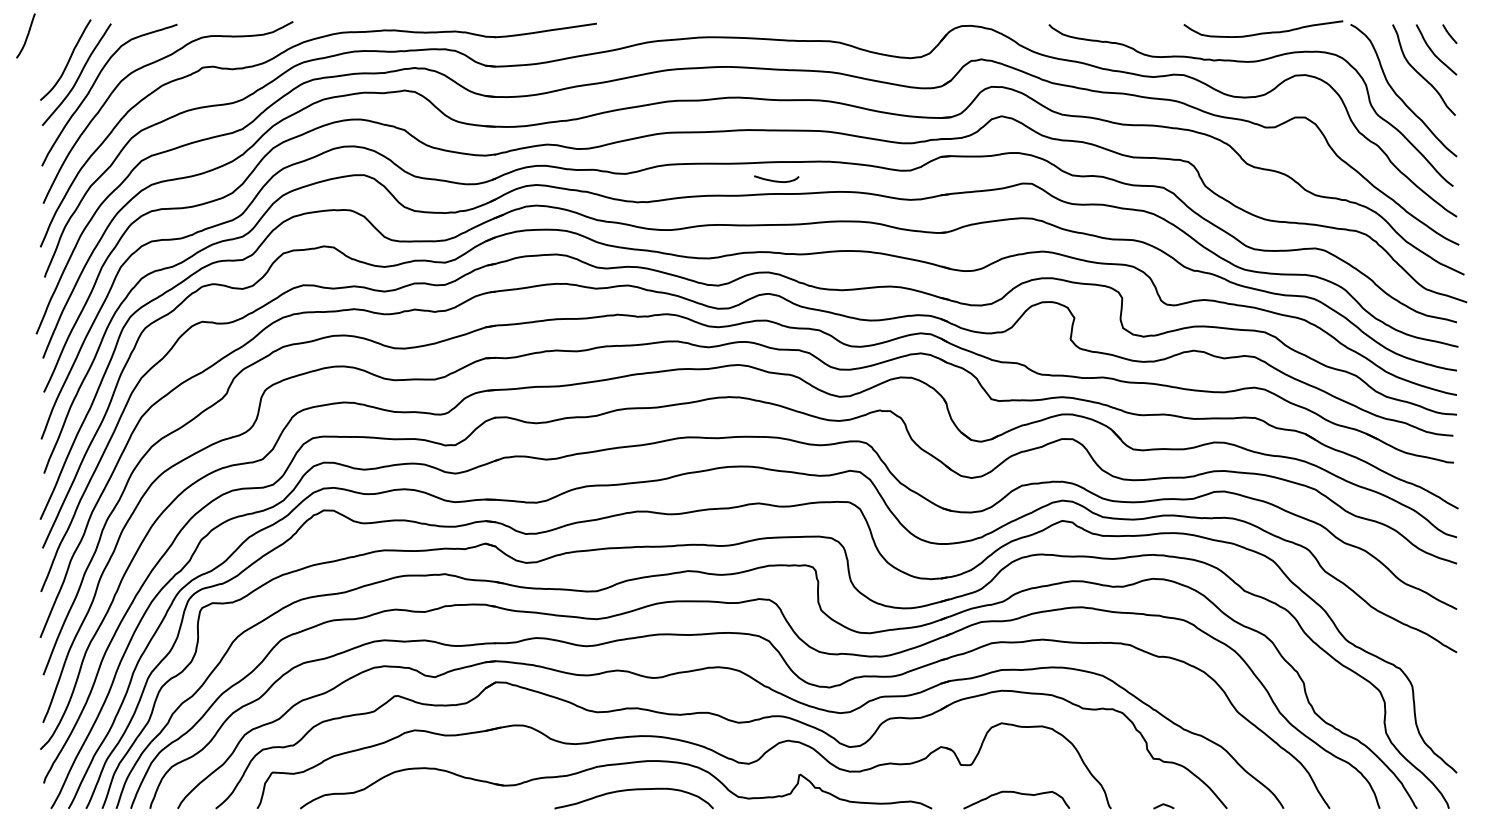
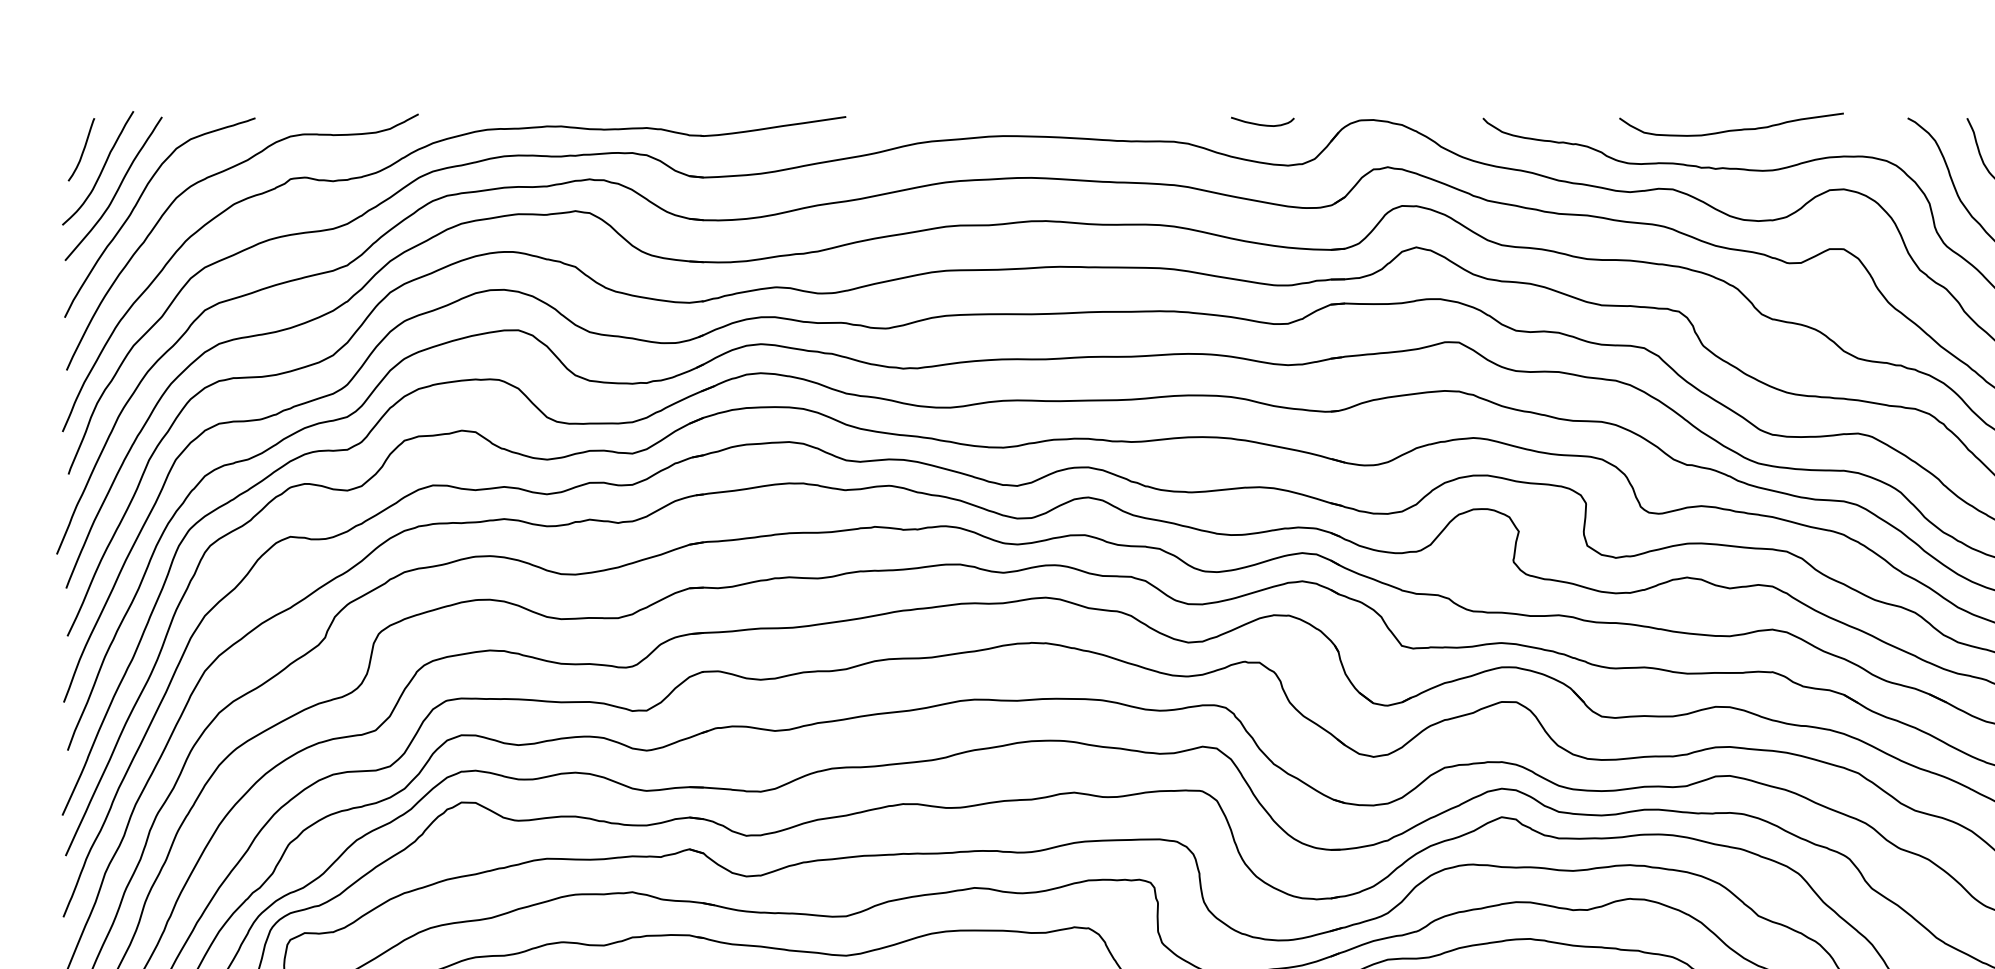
curve: (1263, 32) -> (1731, 129), moved
curve: (26, 35) -> (82, 149), moved
curve: (776, 180) -> (1262, 123), moved

